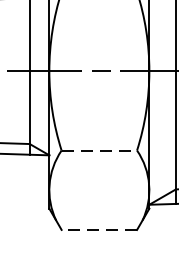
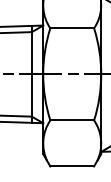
line: (99, 150) -> (72, 120), dashed -> solid
line: (99, 229) -> (72, 166), dashed -> solid

